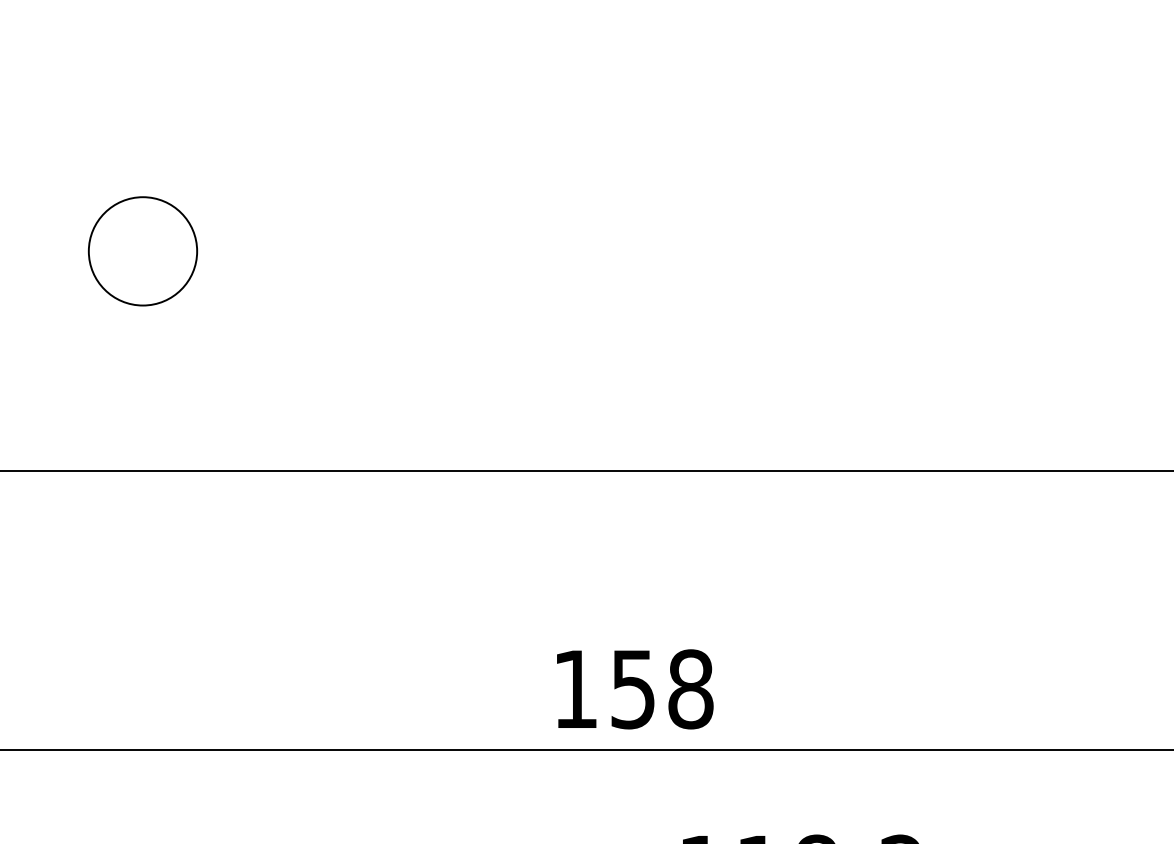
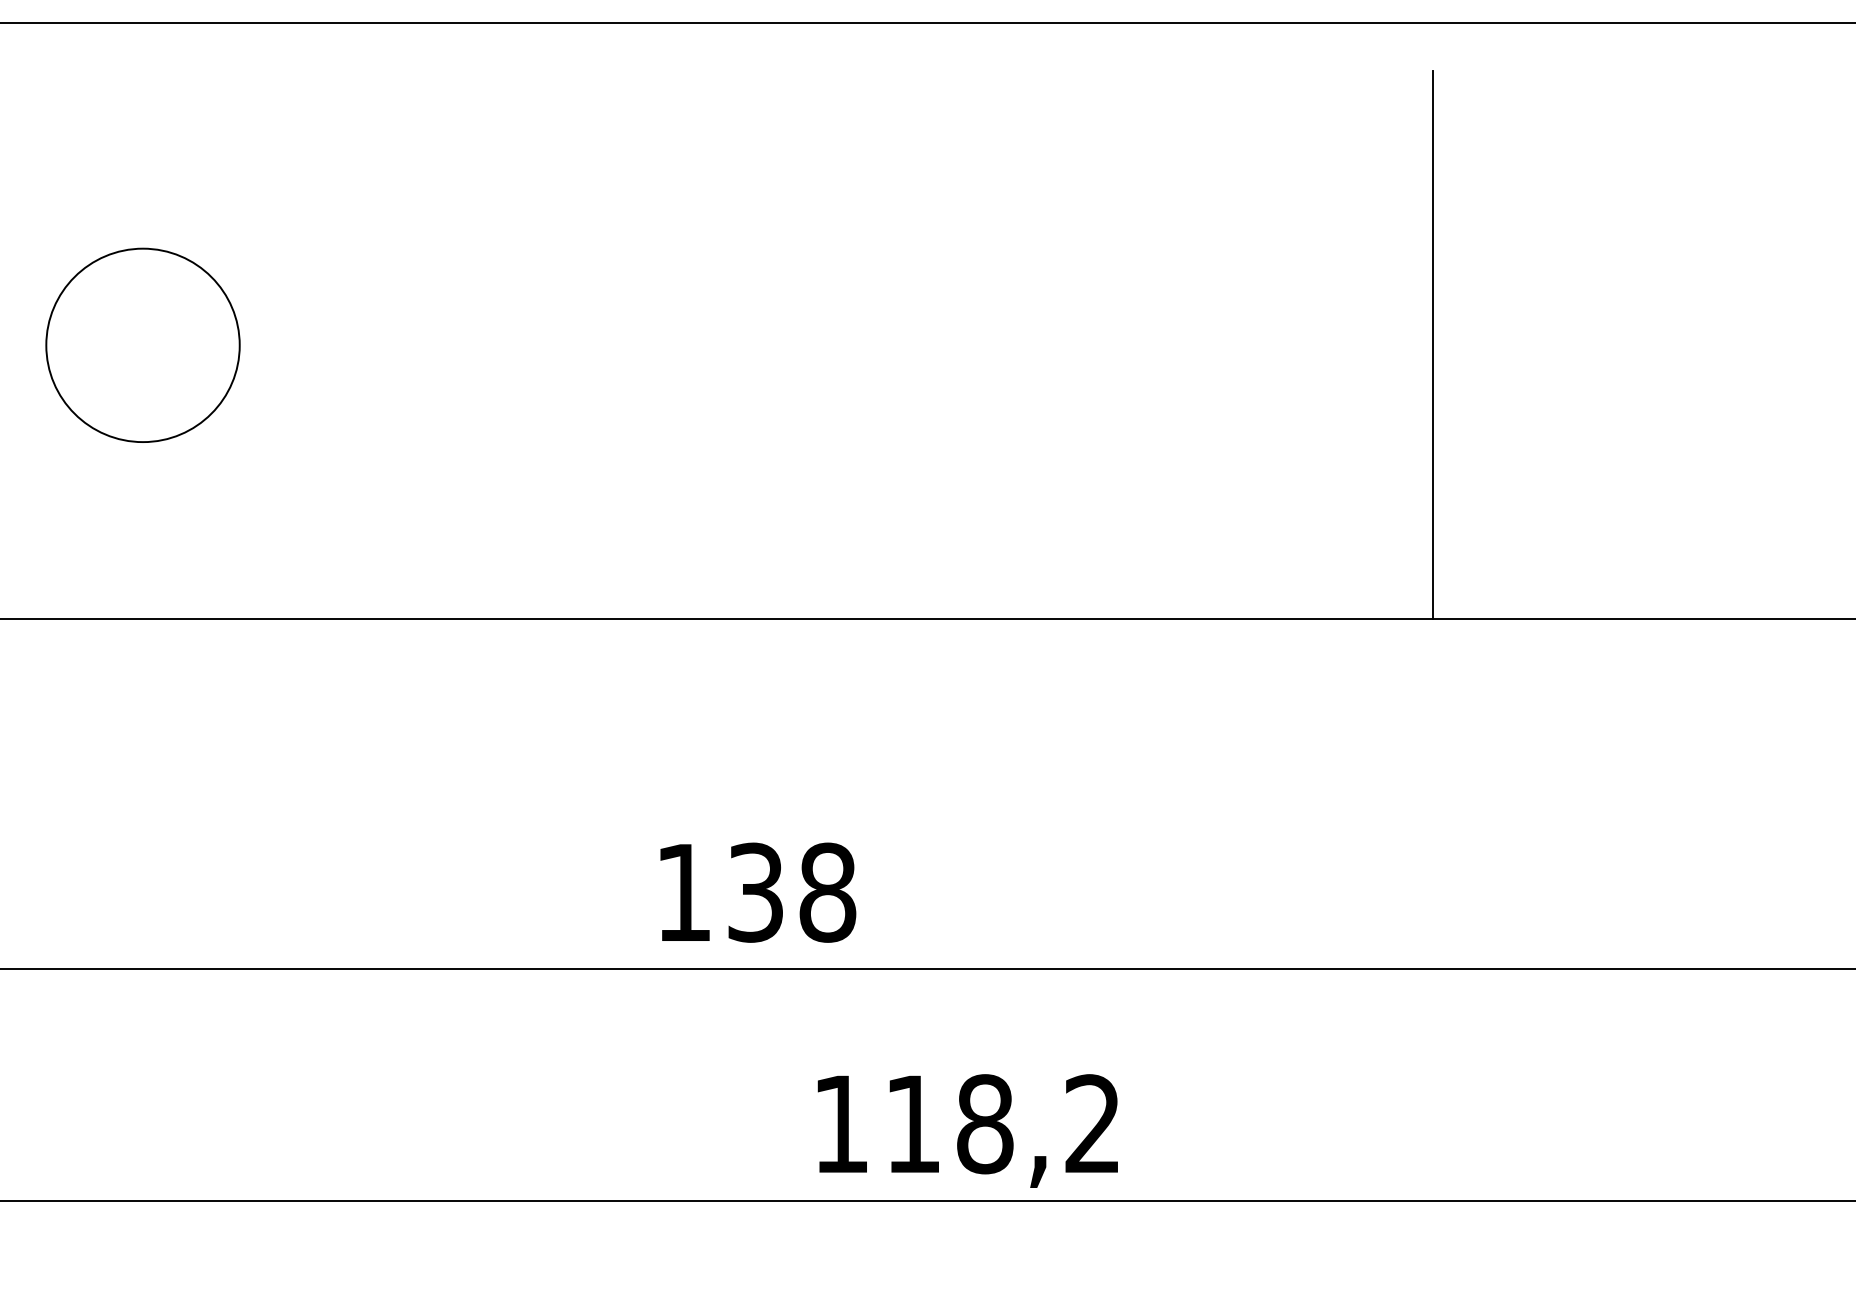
circle: (142, 250) -> (142, 344), size x1.43
text: (633, 689) -> (755, 892), 158 -> 138

